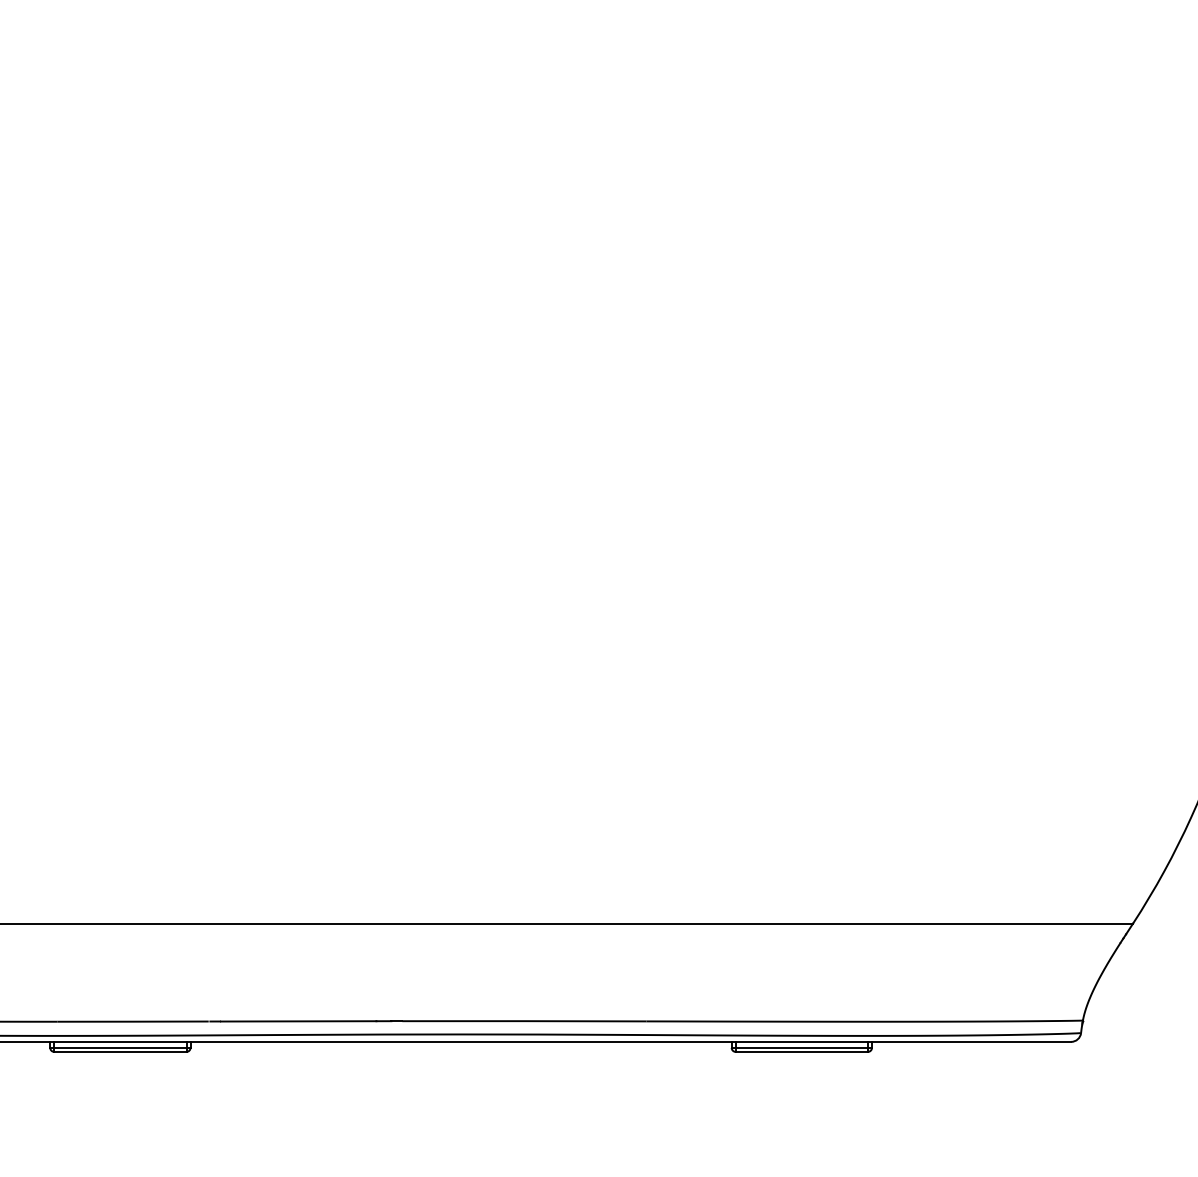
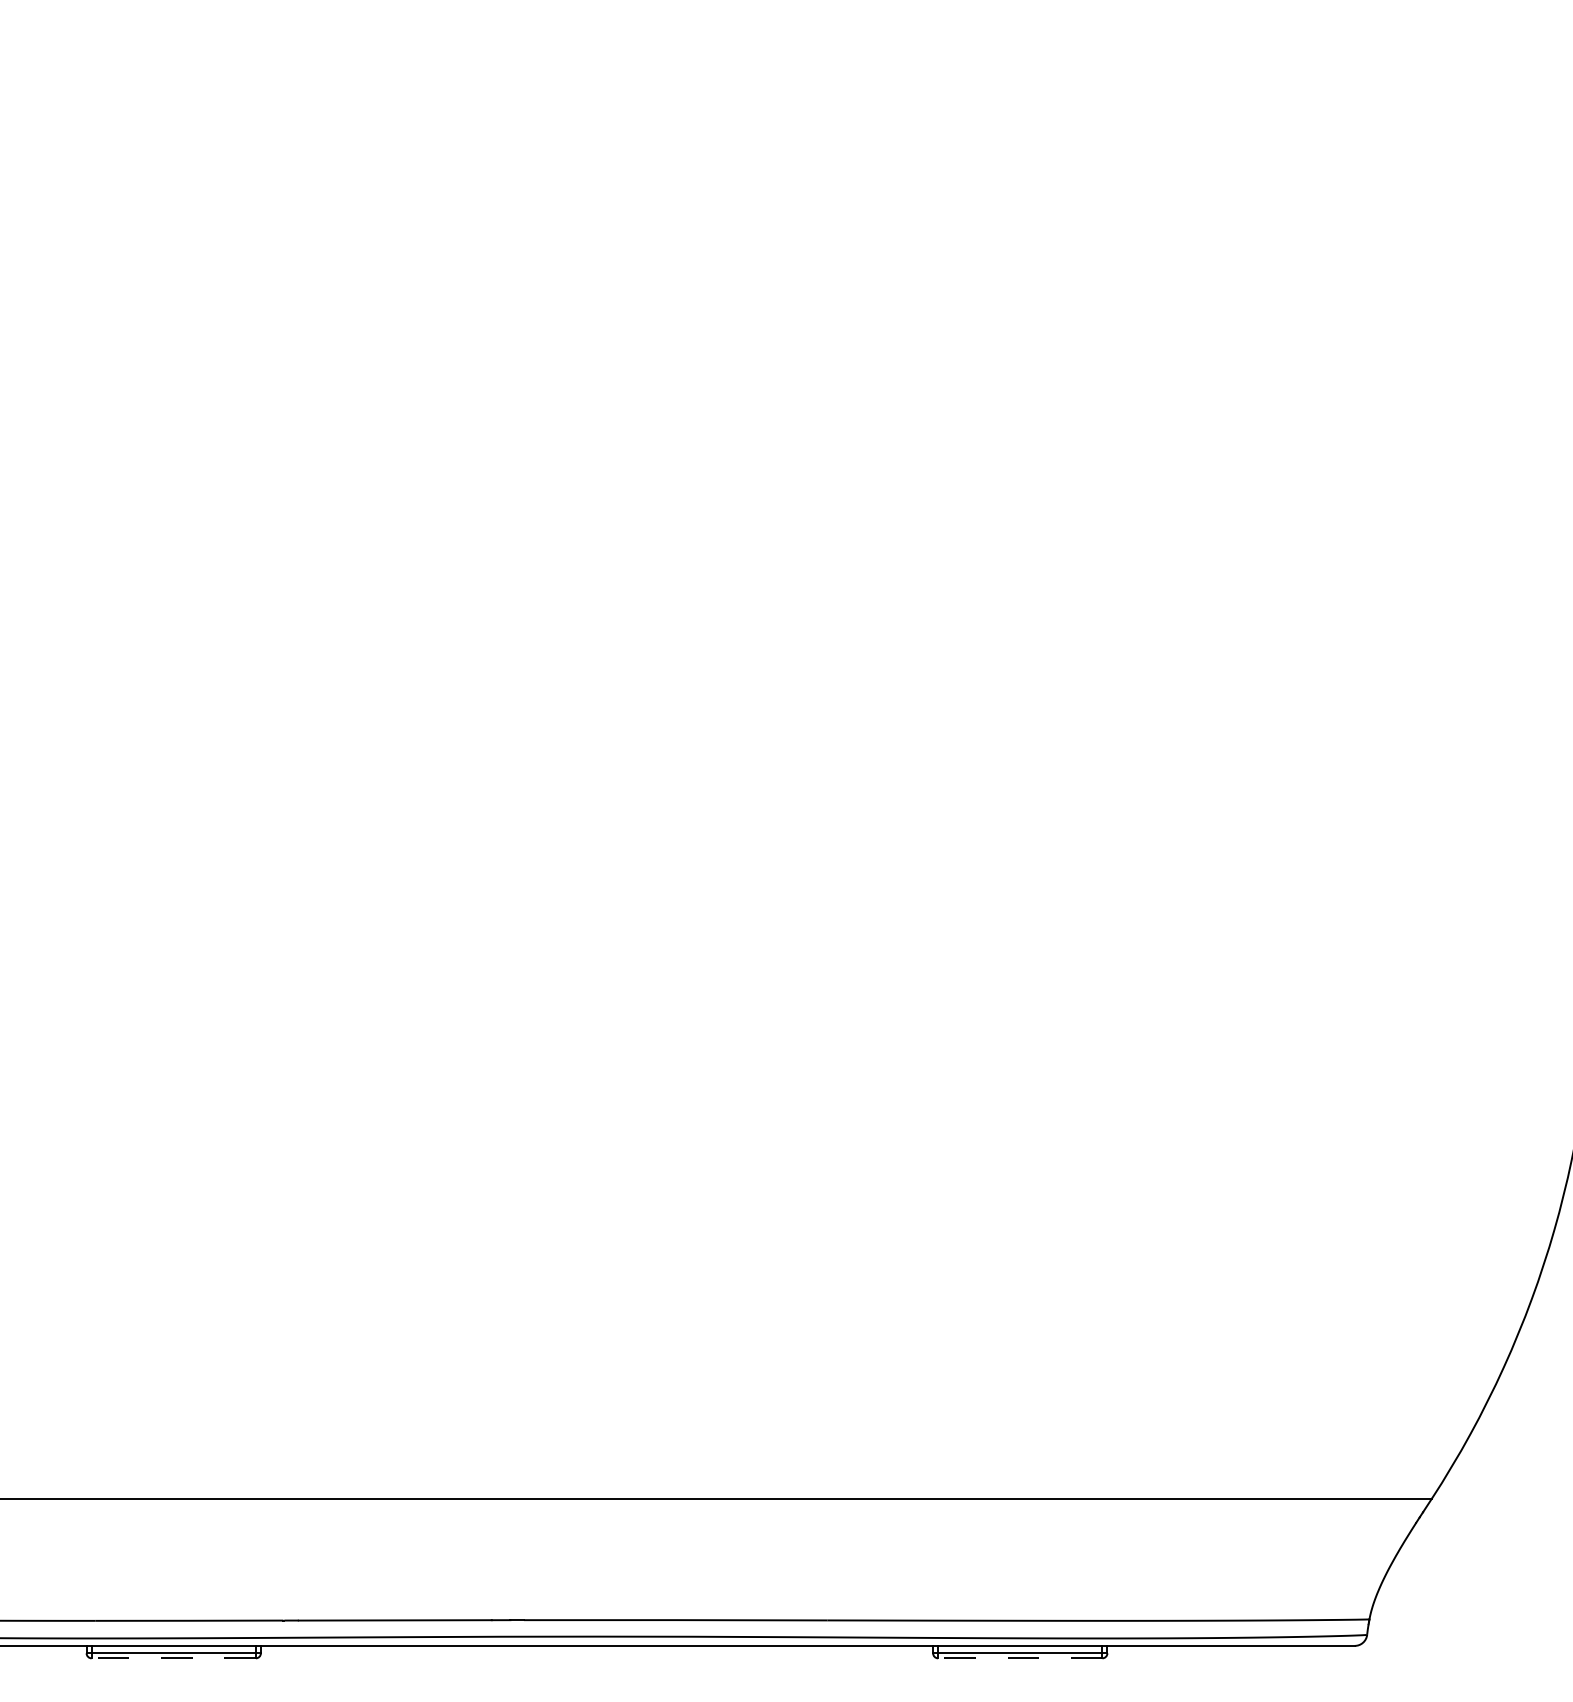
line: (120, 1052) -> (173, 1658), solid -> dashed
line: (801, 1052) -> (1019, 1658), solid -> dashed

